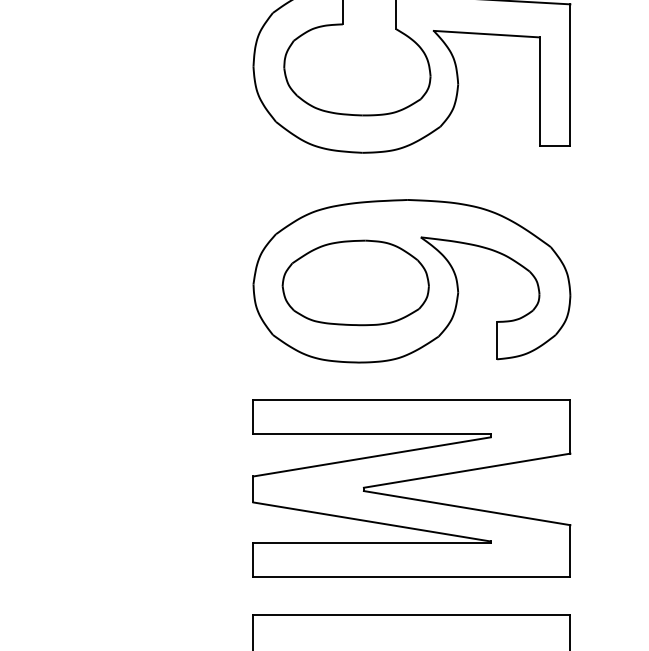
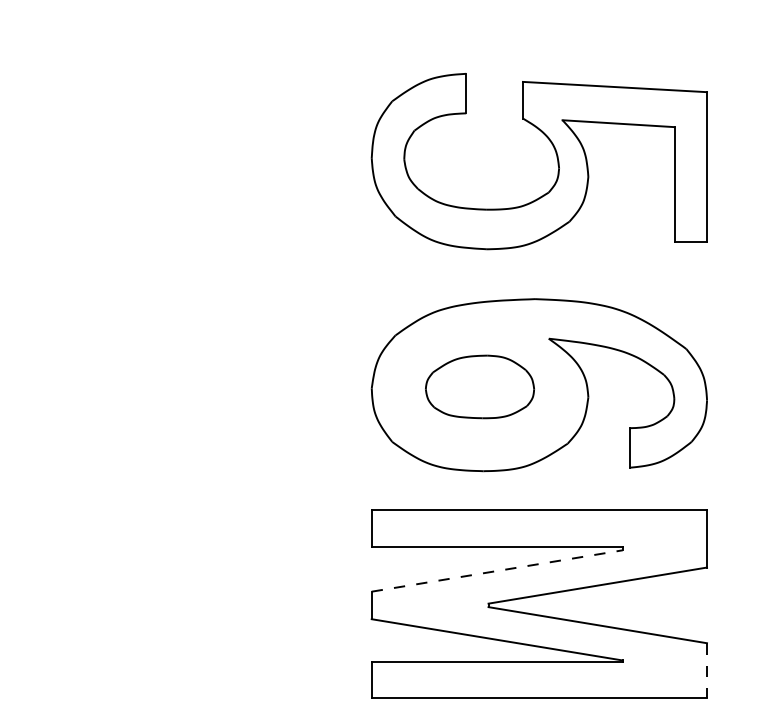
part: (355, 282) -> (479, 386), size x0.7
line: (372, 456) -> (497, 570), solid -> dashed
line: (570, 550) -> (707, 670), solid -> dashed

